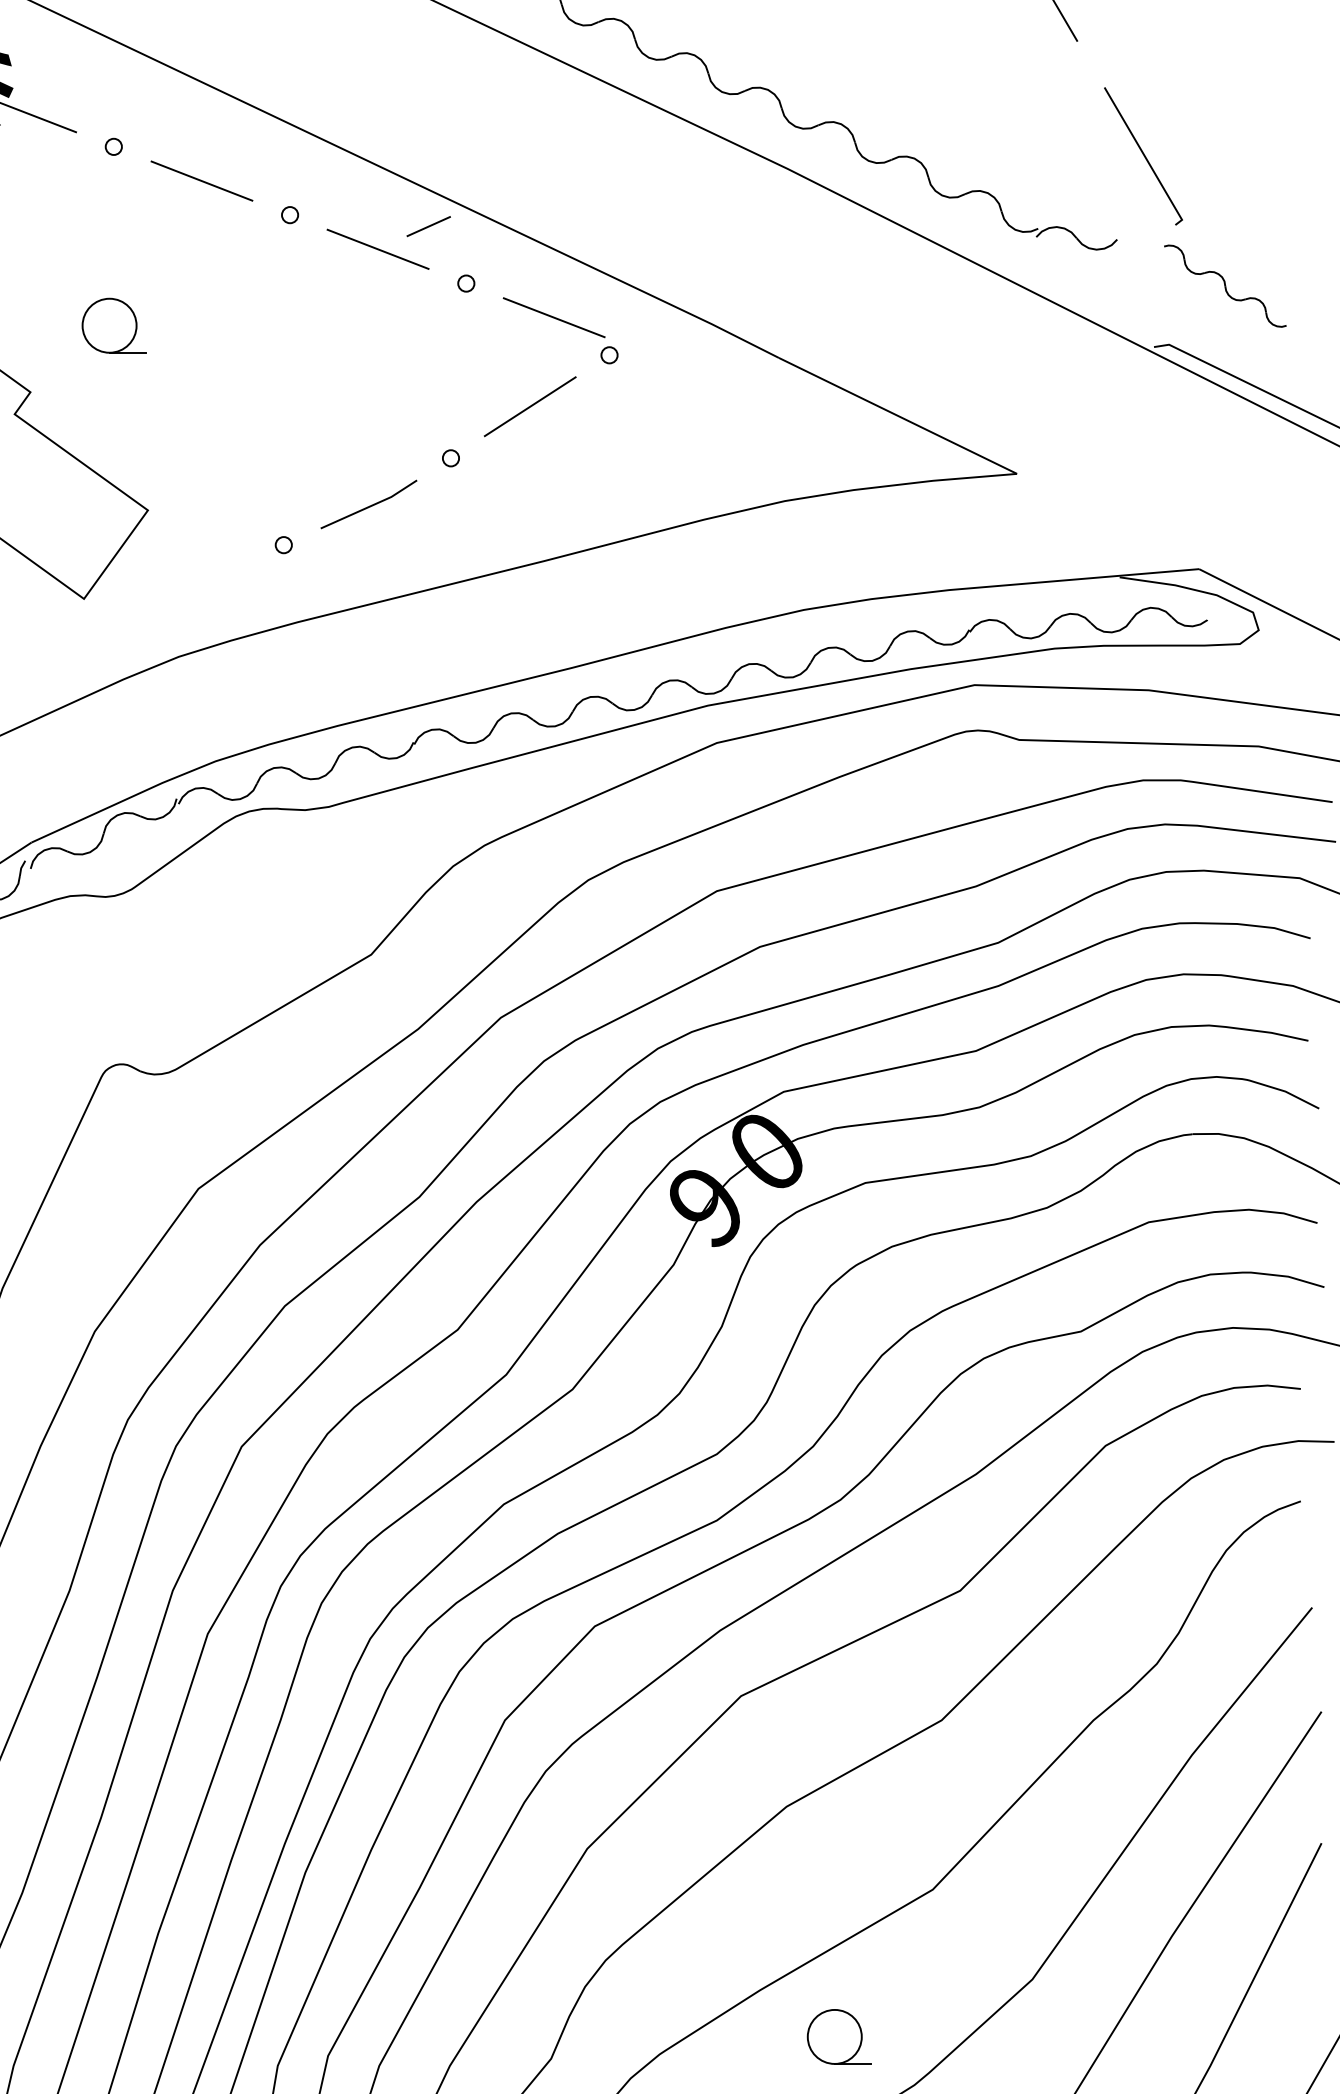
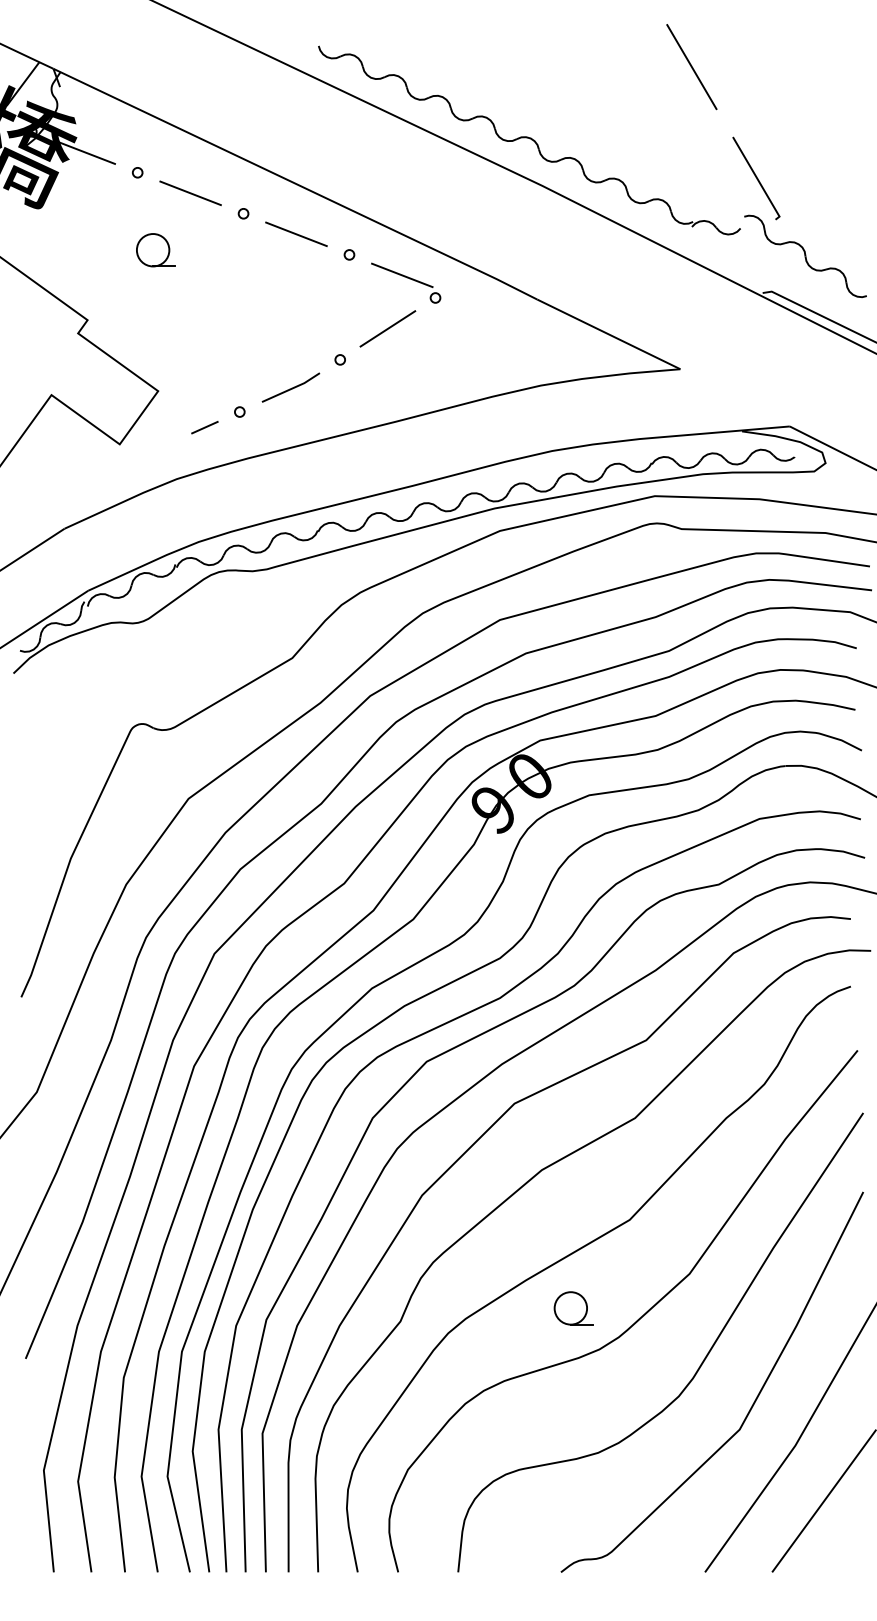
line: (428, 226) -> (204, 427), moved
part: (1225, 286) -> (805, 256), size x1.67
part: (113, 326) -> (155, 250), moved

